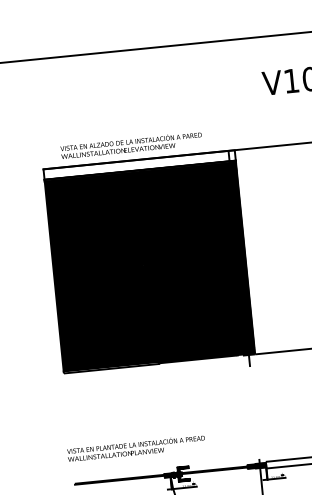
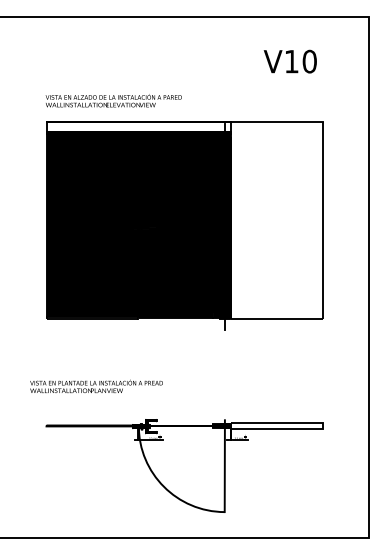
text: (131, 145) -> (113, 100), moved
text: (136, 447) -> (96, 385), moved

